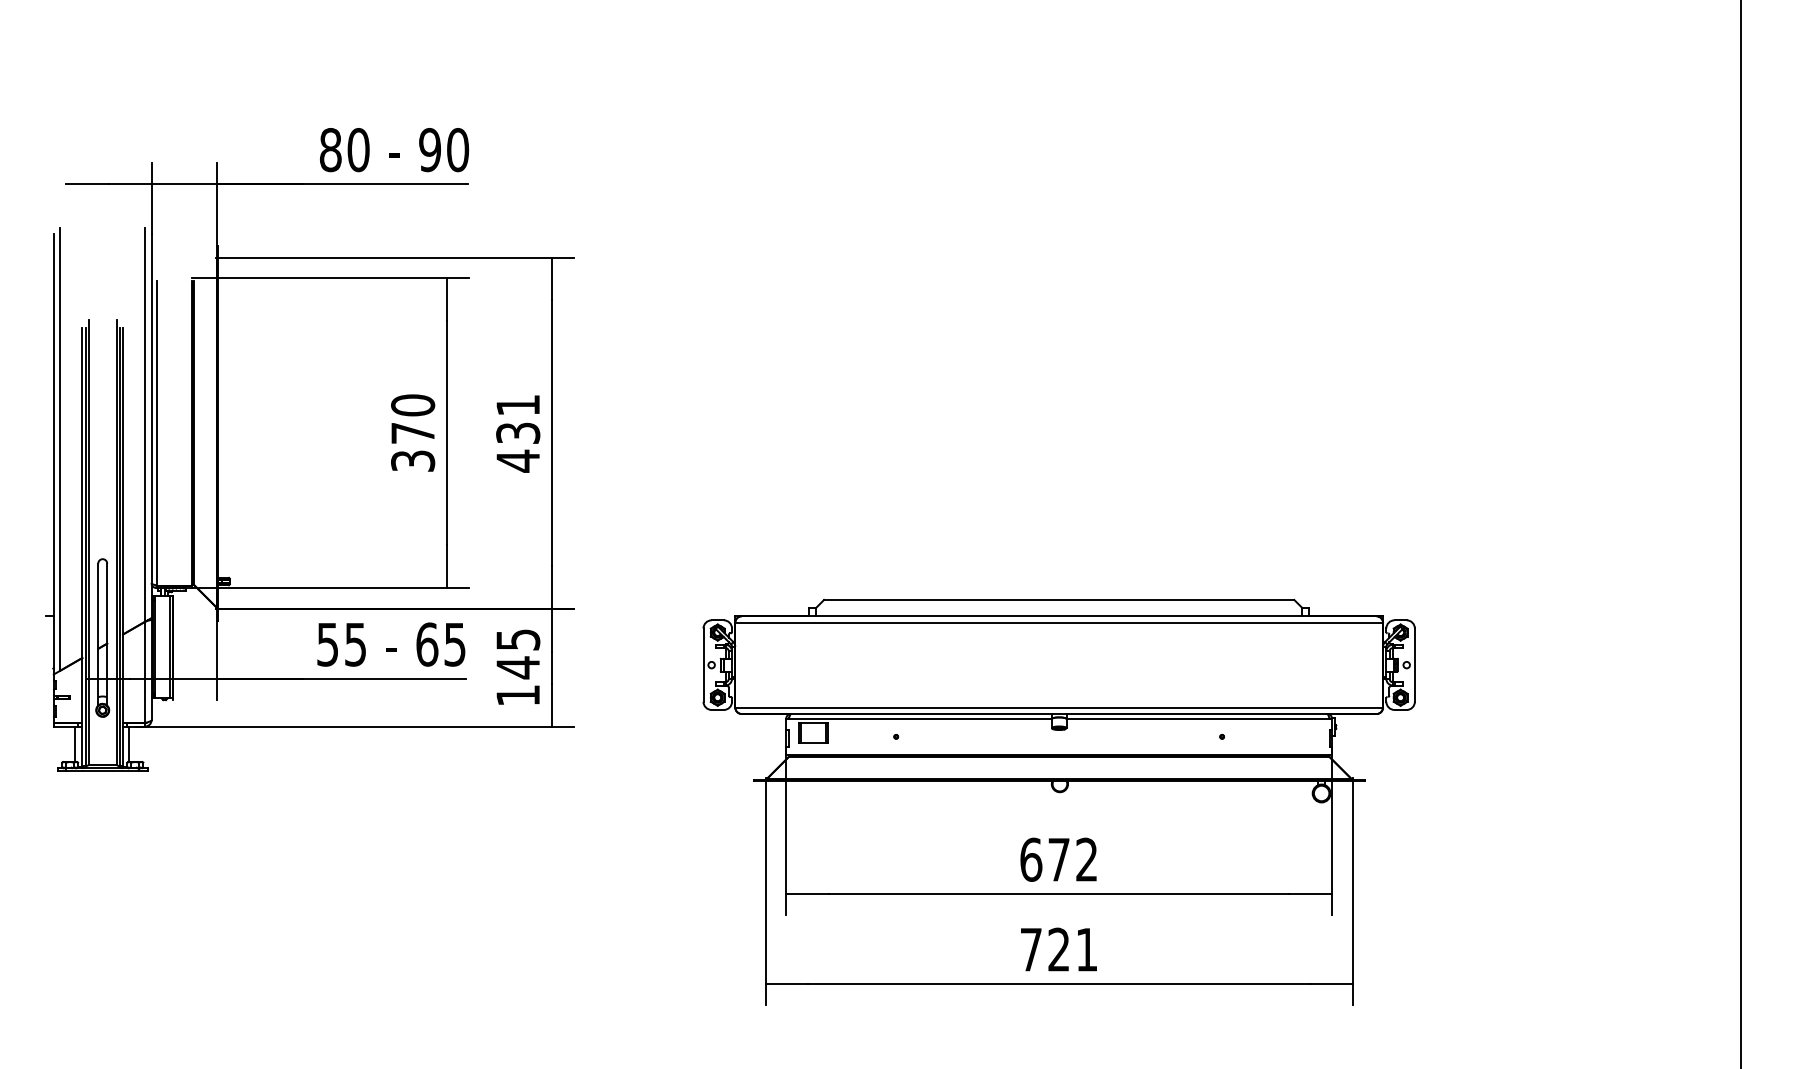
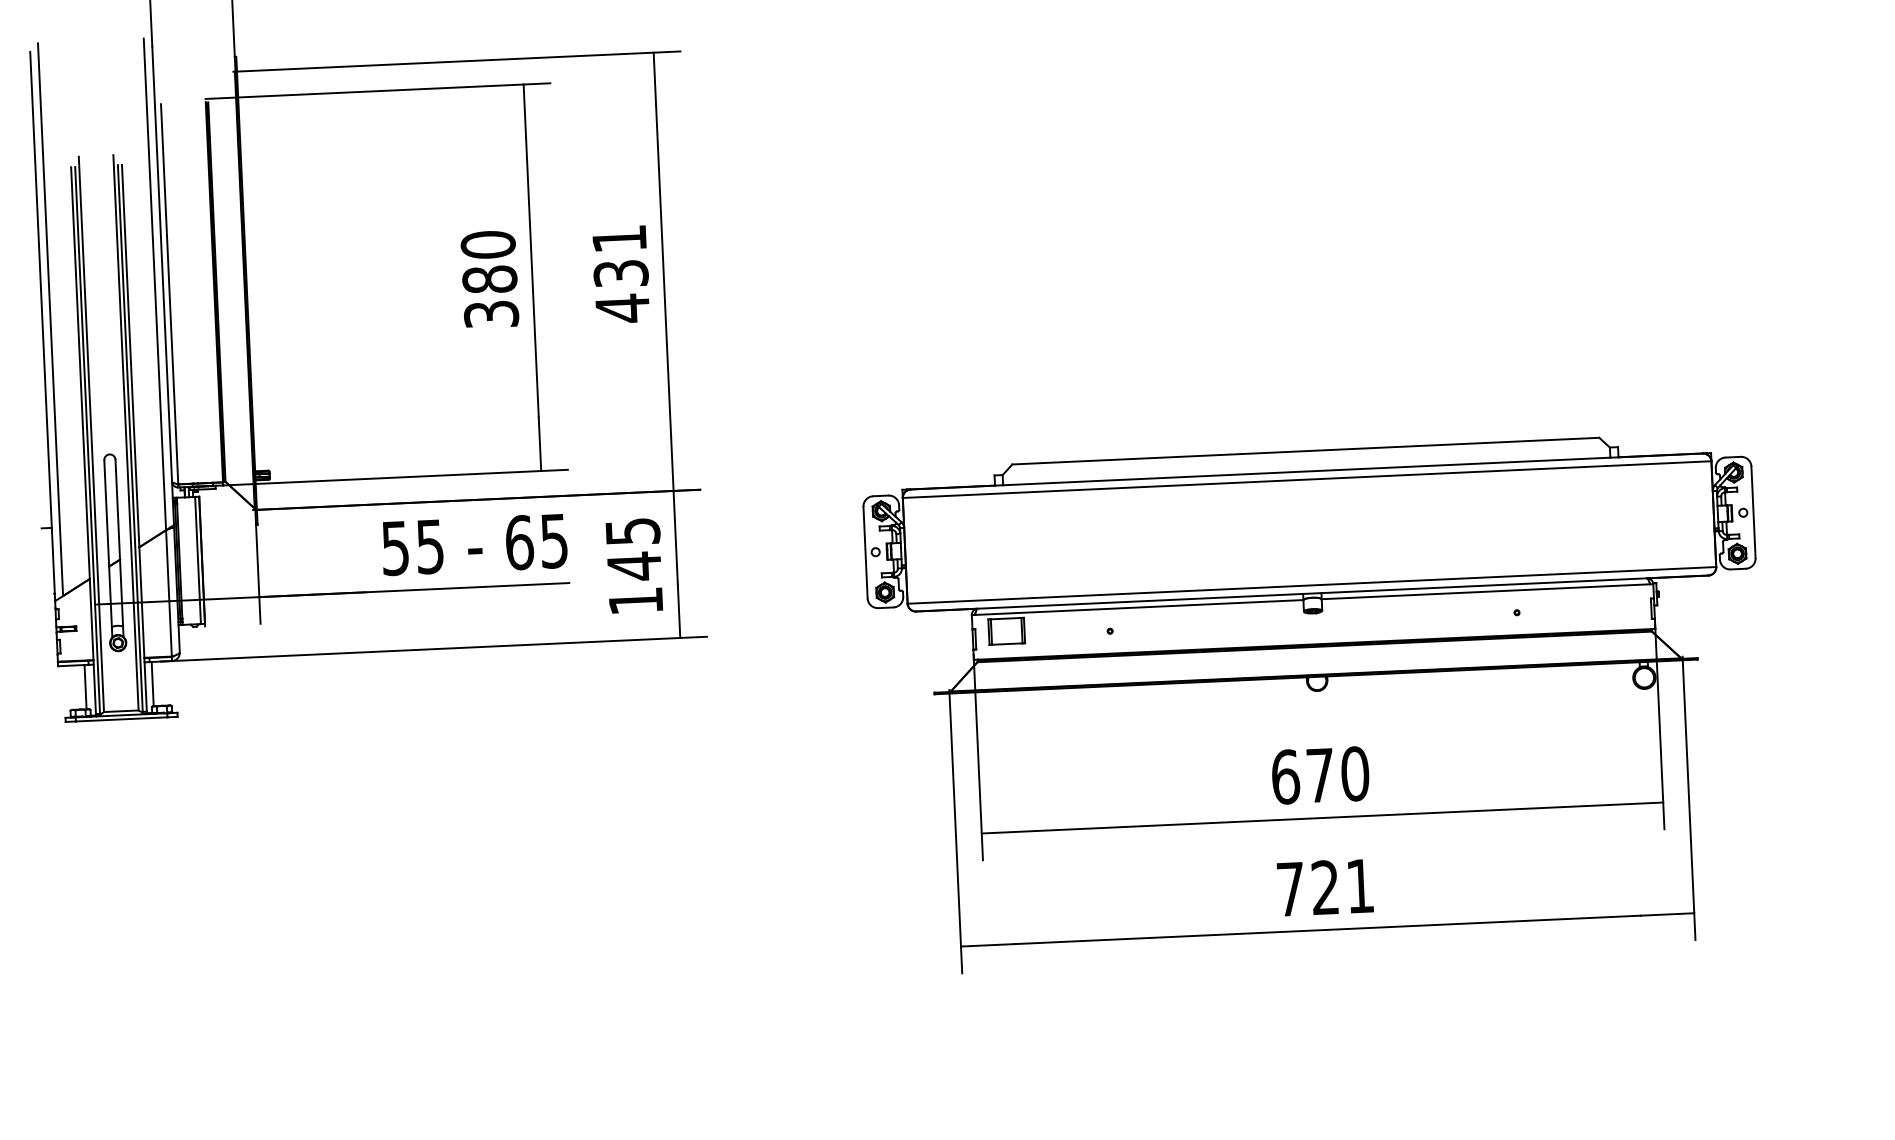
text: (413, 433) -> (490, 279), 370 -> 380
text: (1086, 859) -> (1354, 773), 672 -> 670

